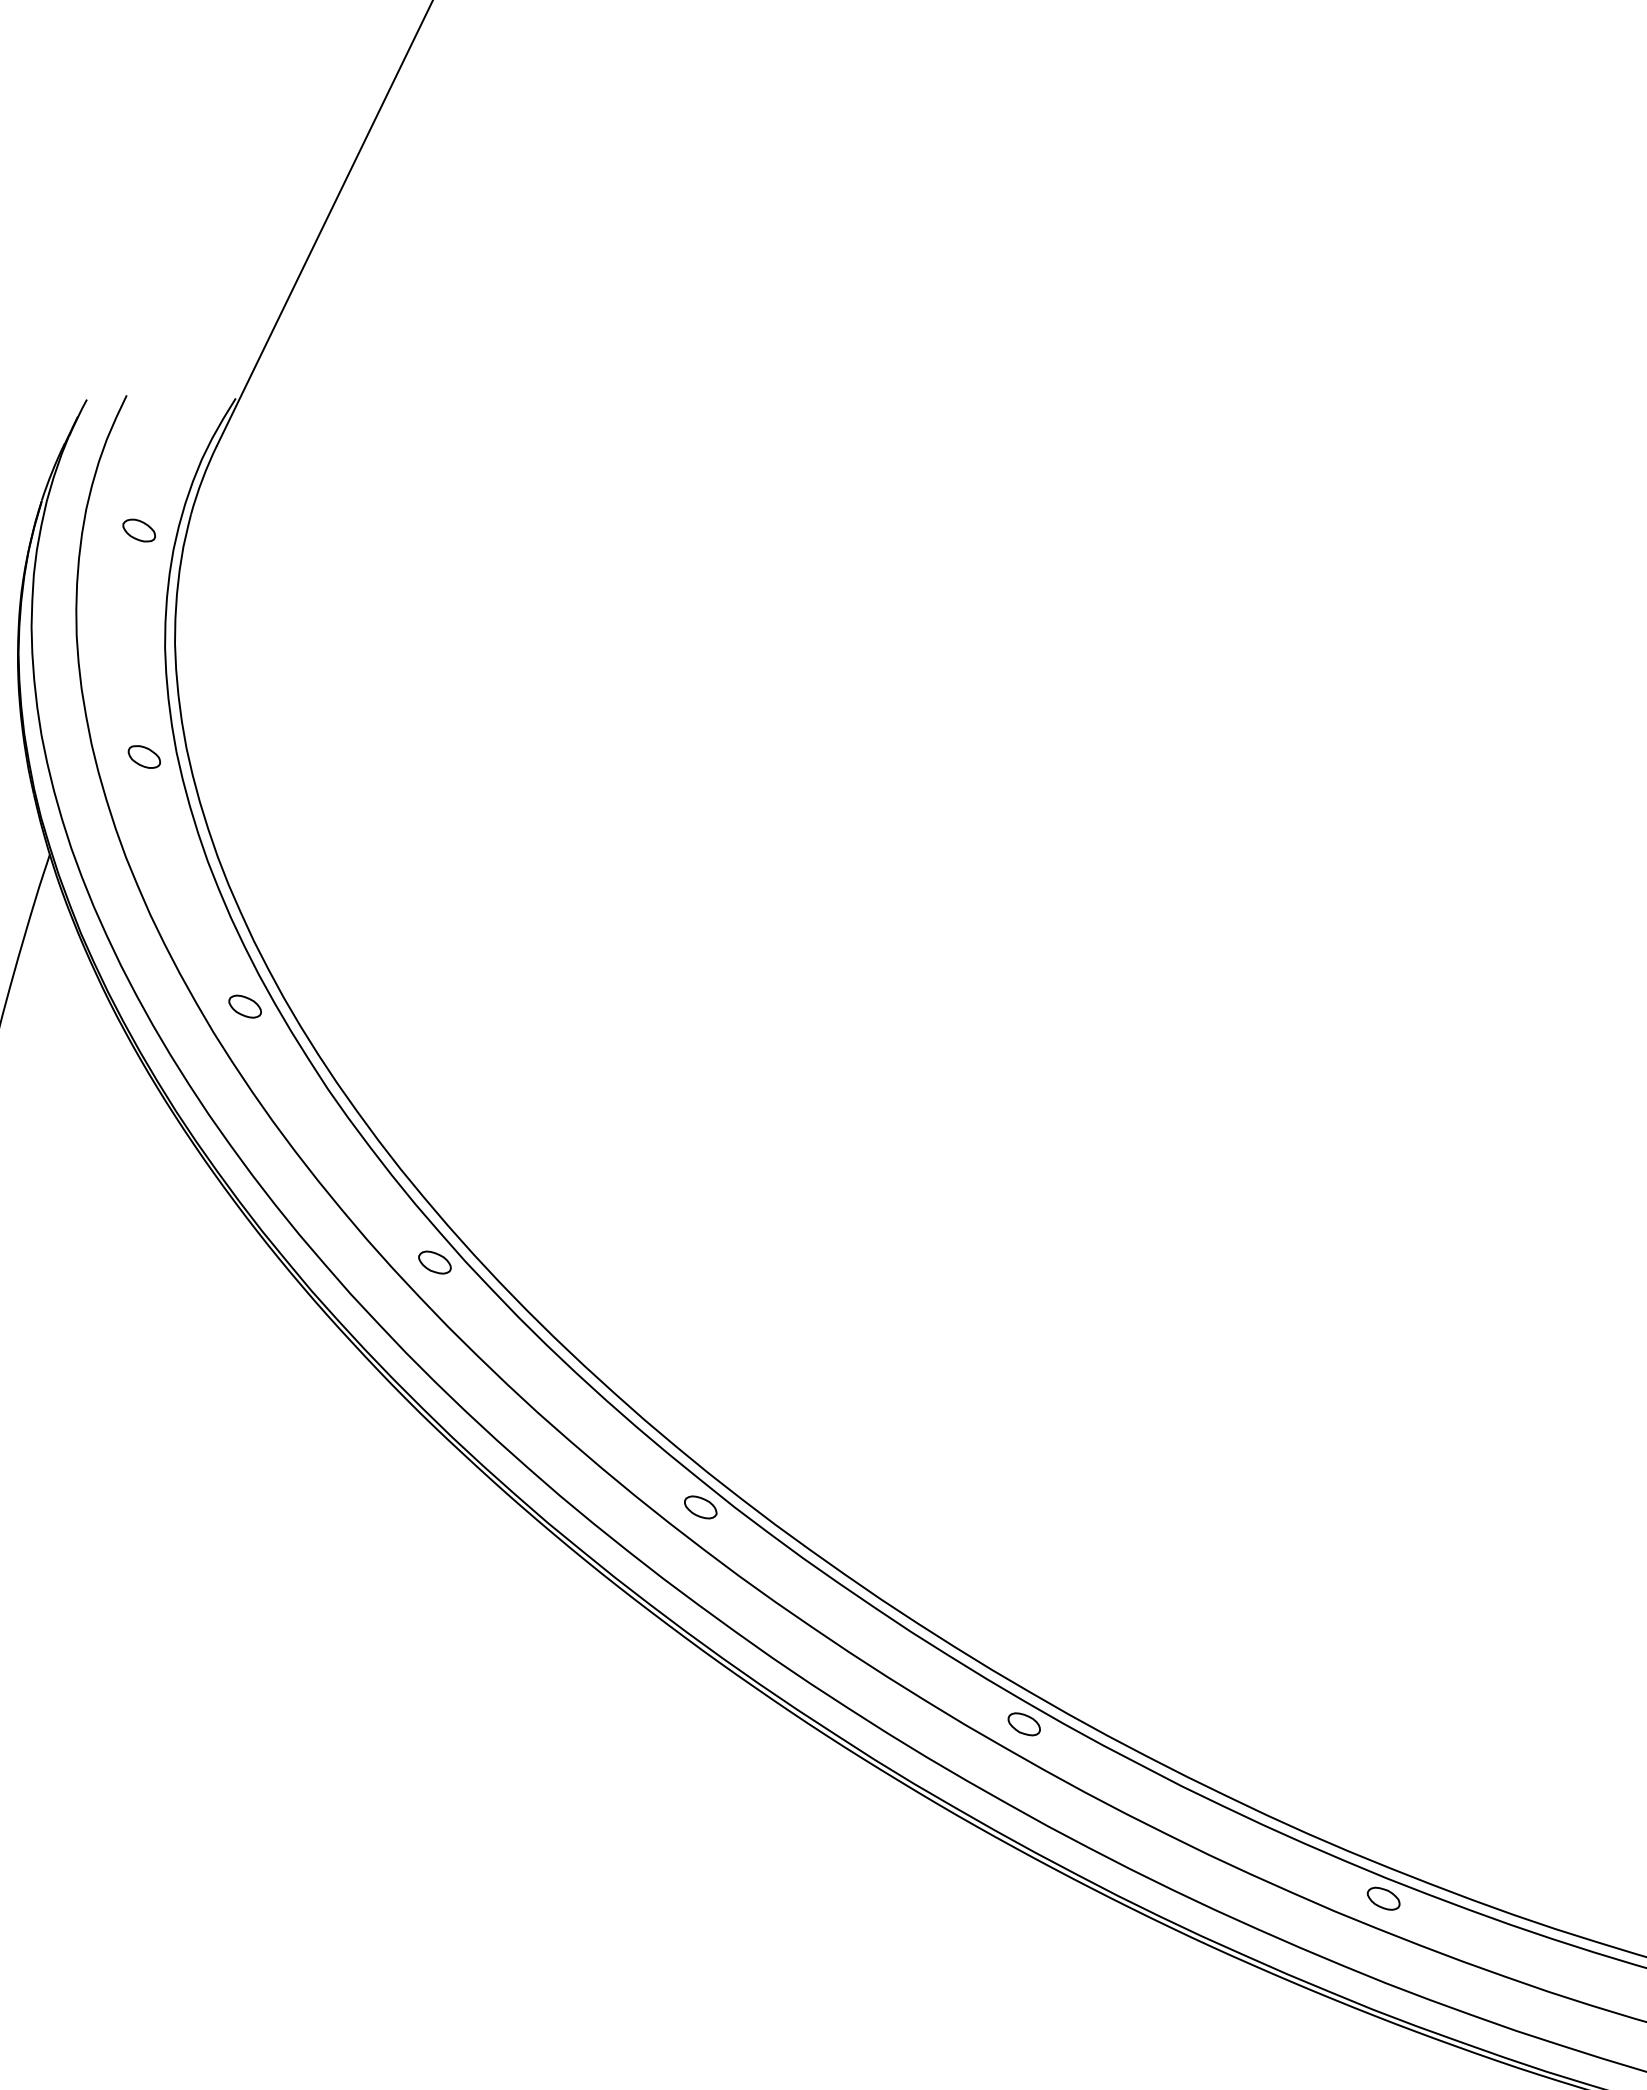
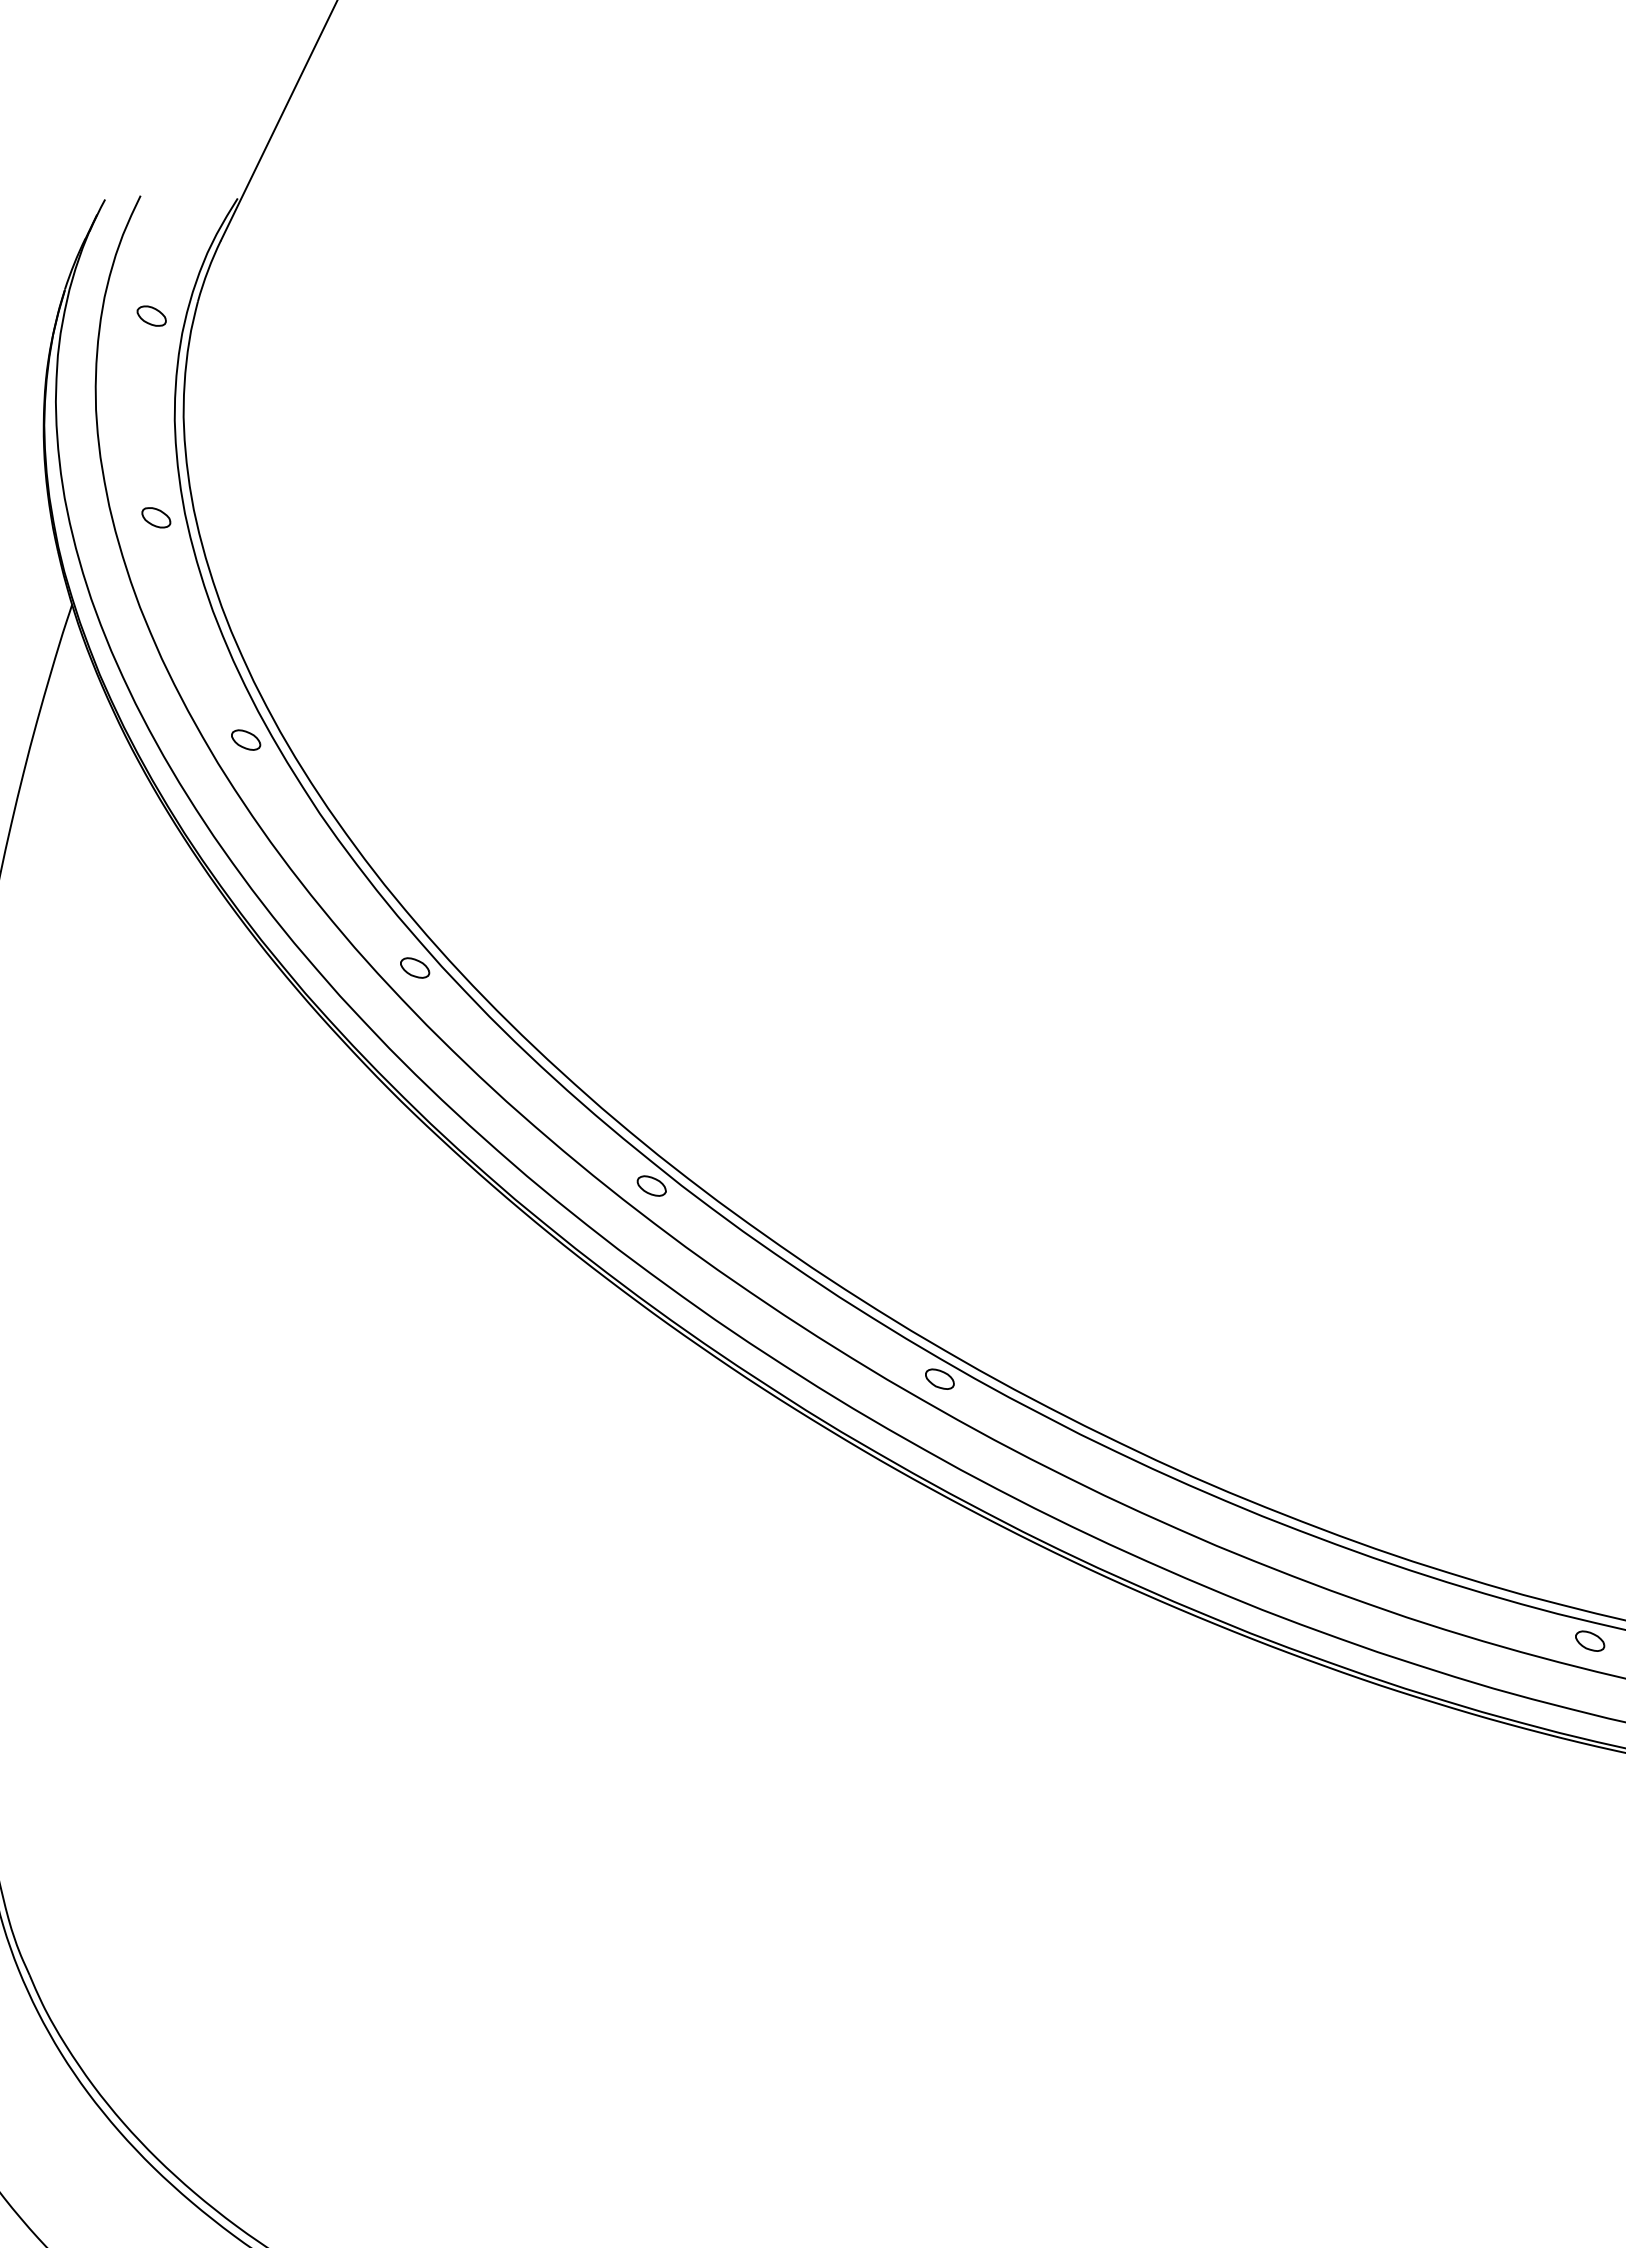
part: (1383, 1898) -> (1259, 1534), removed

